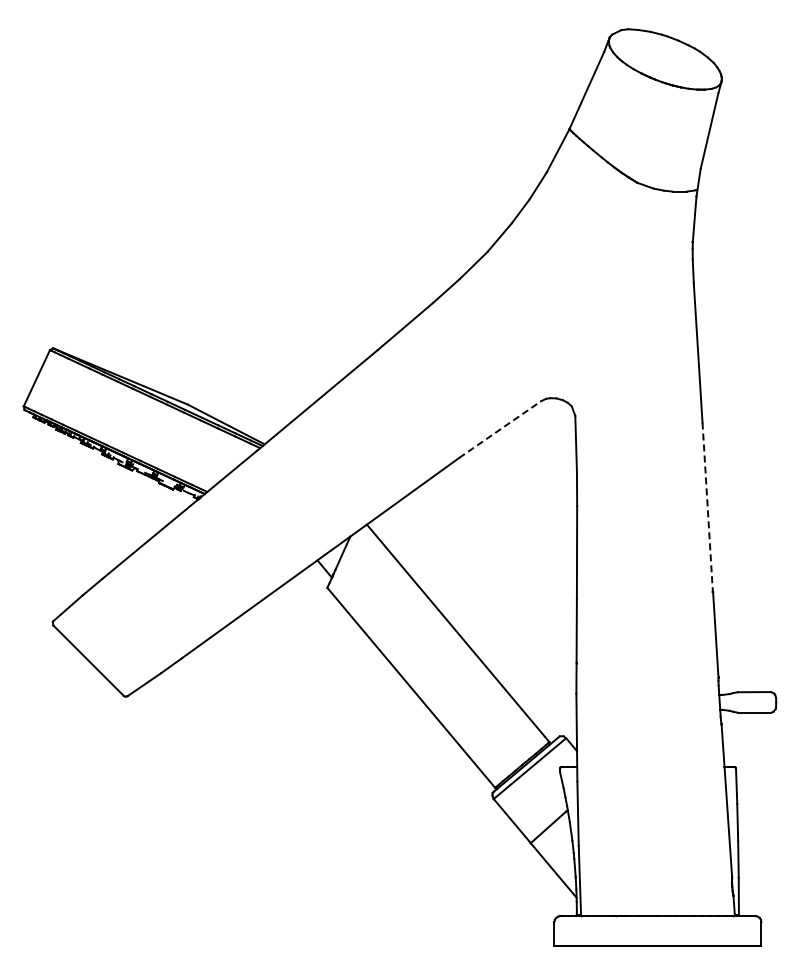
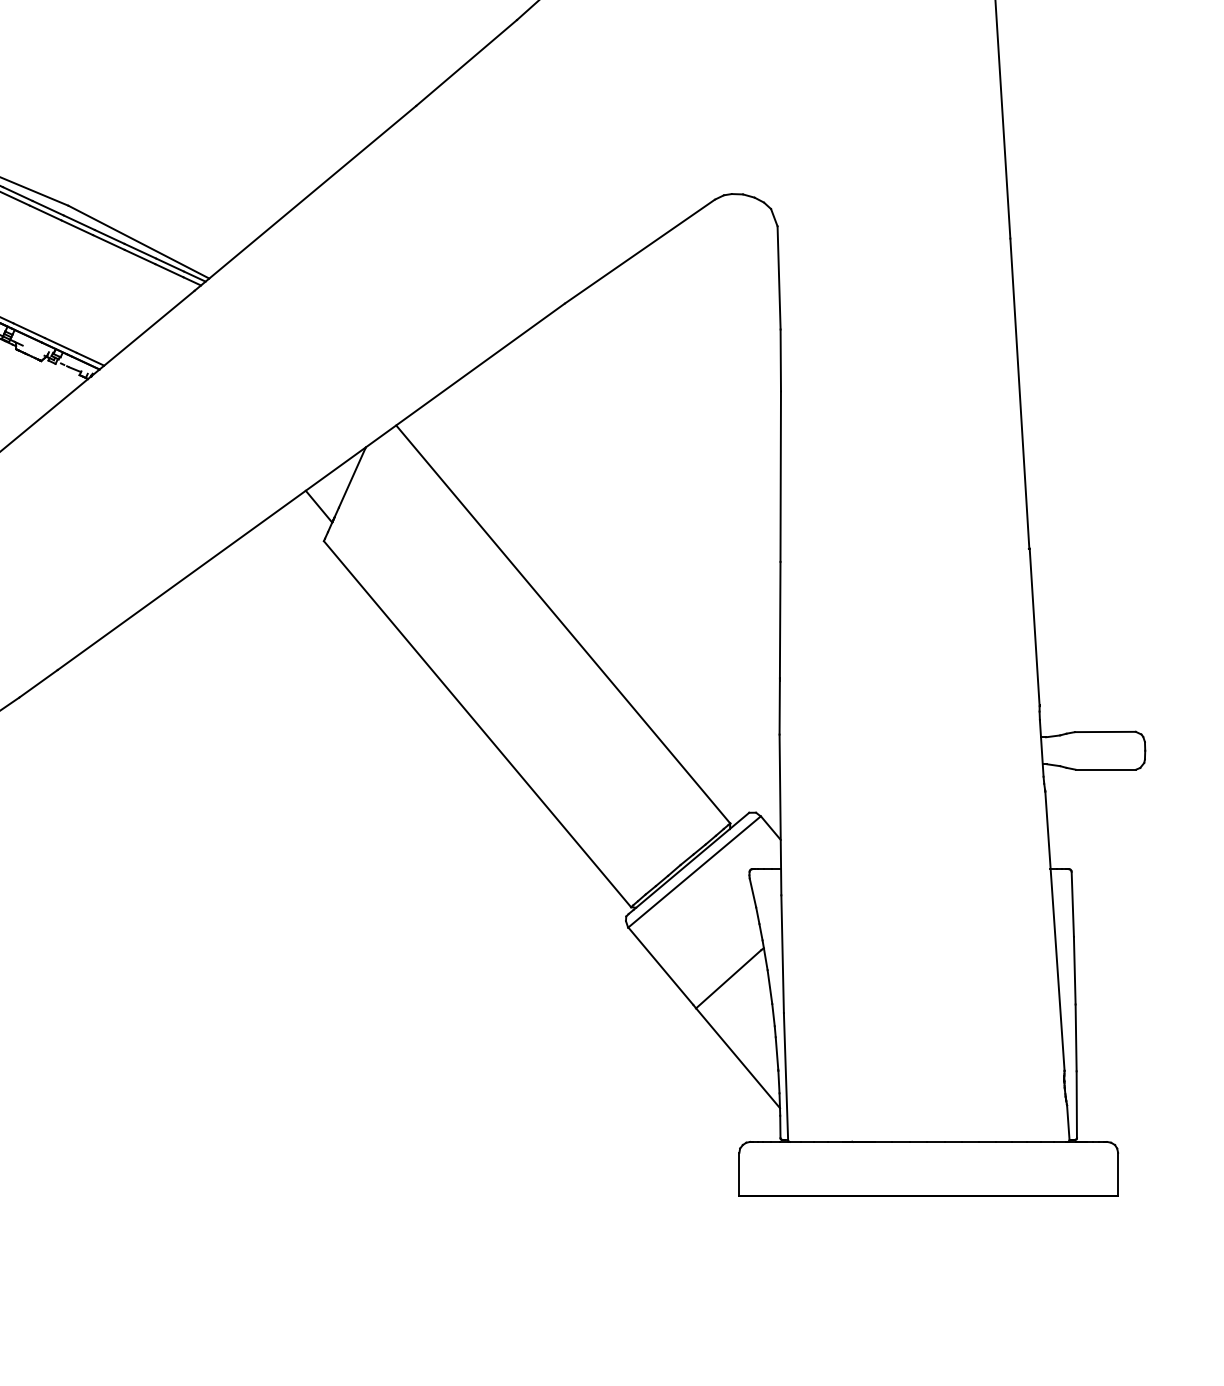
line: (500, 429) -> (640, 251), dashed -> solid
line: (707, 507) -> (1019, 394), dashed -> solid

